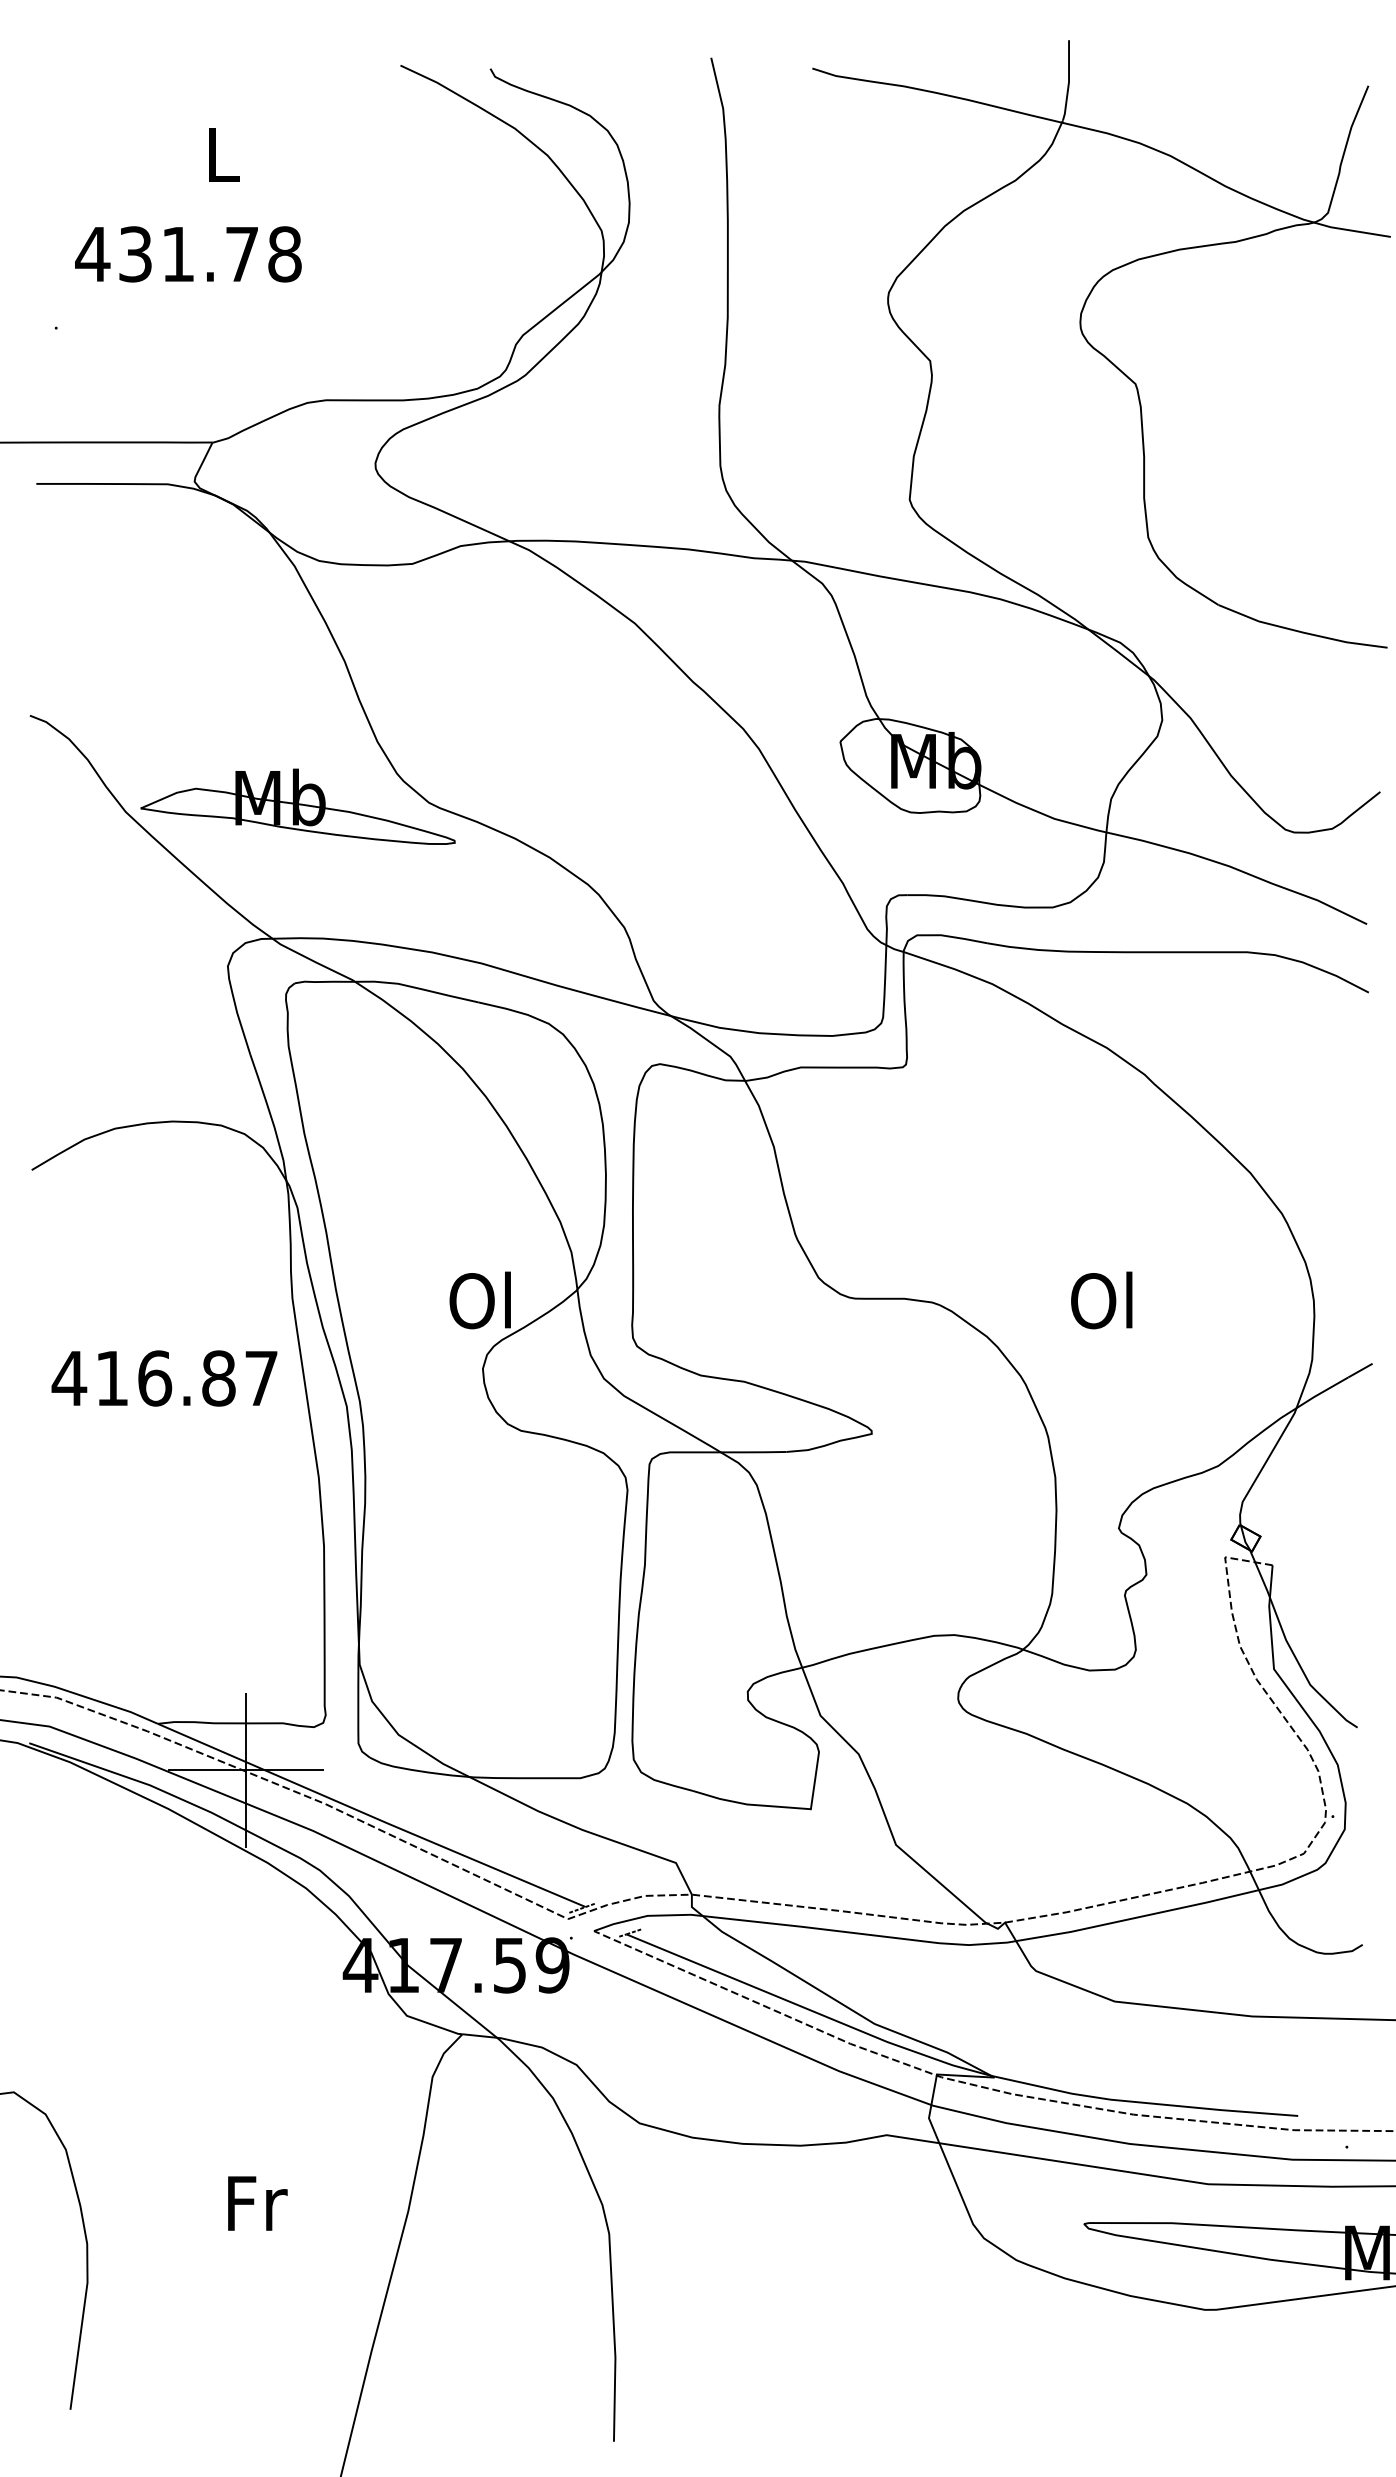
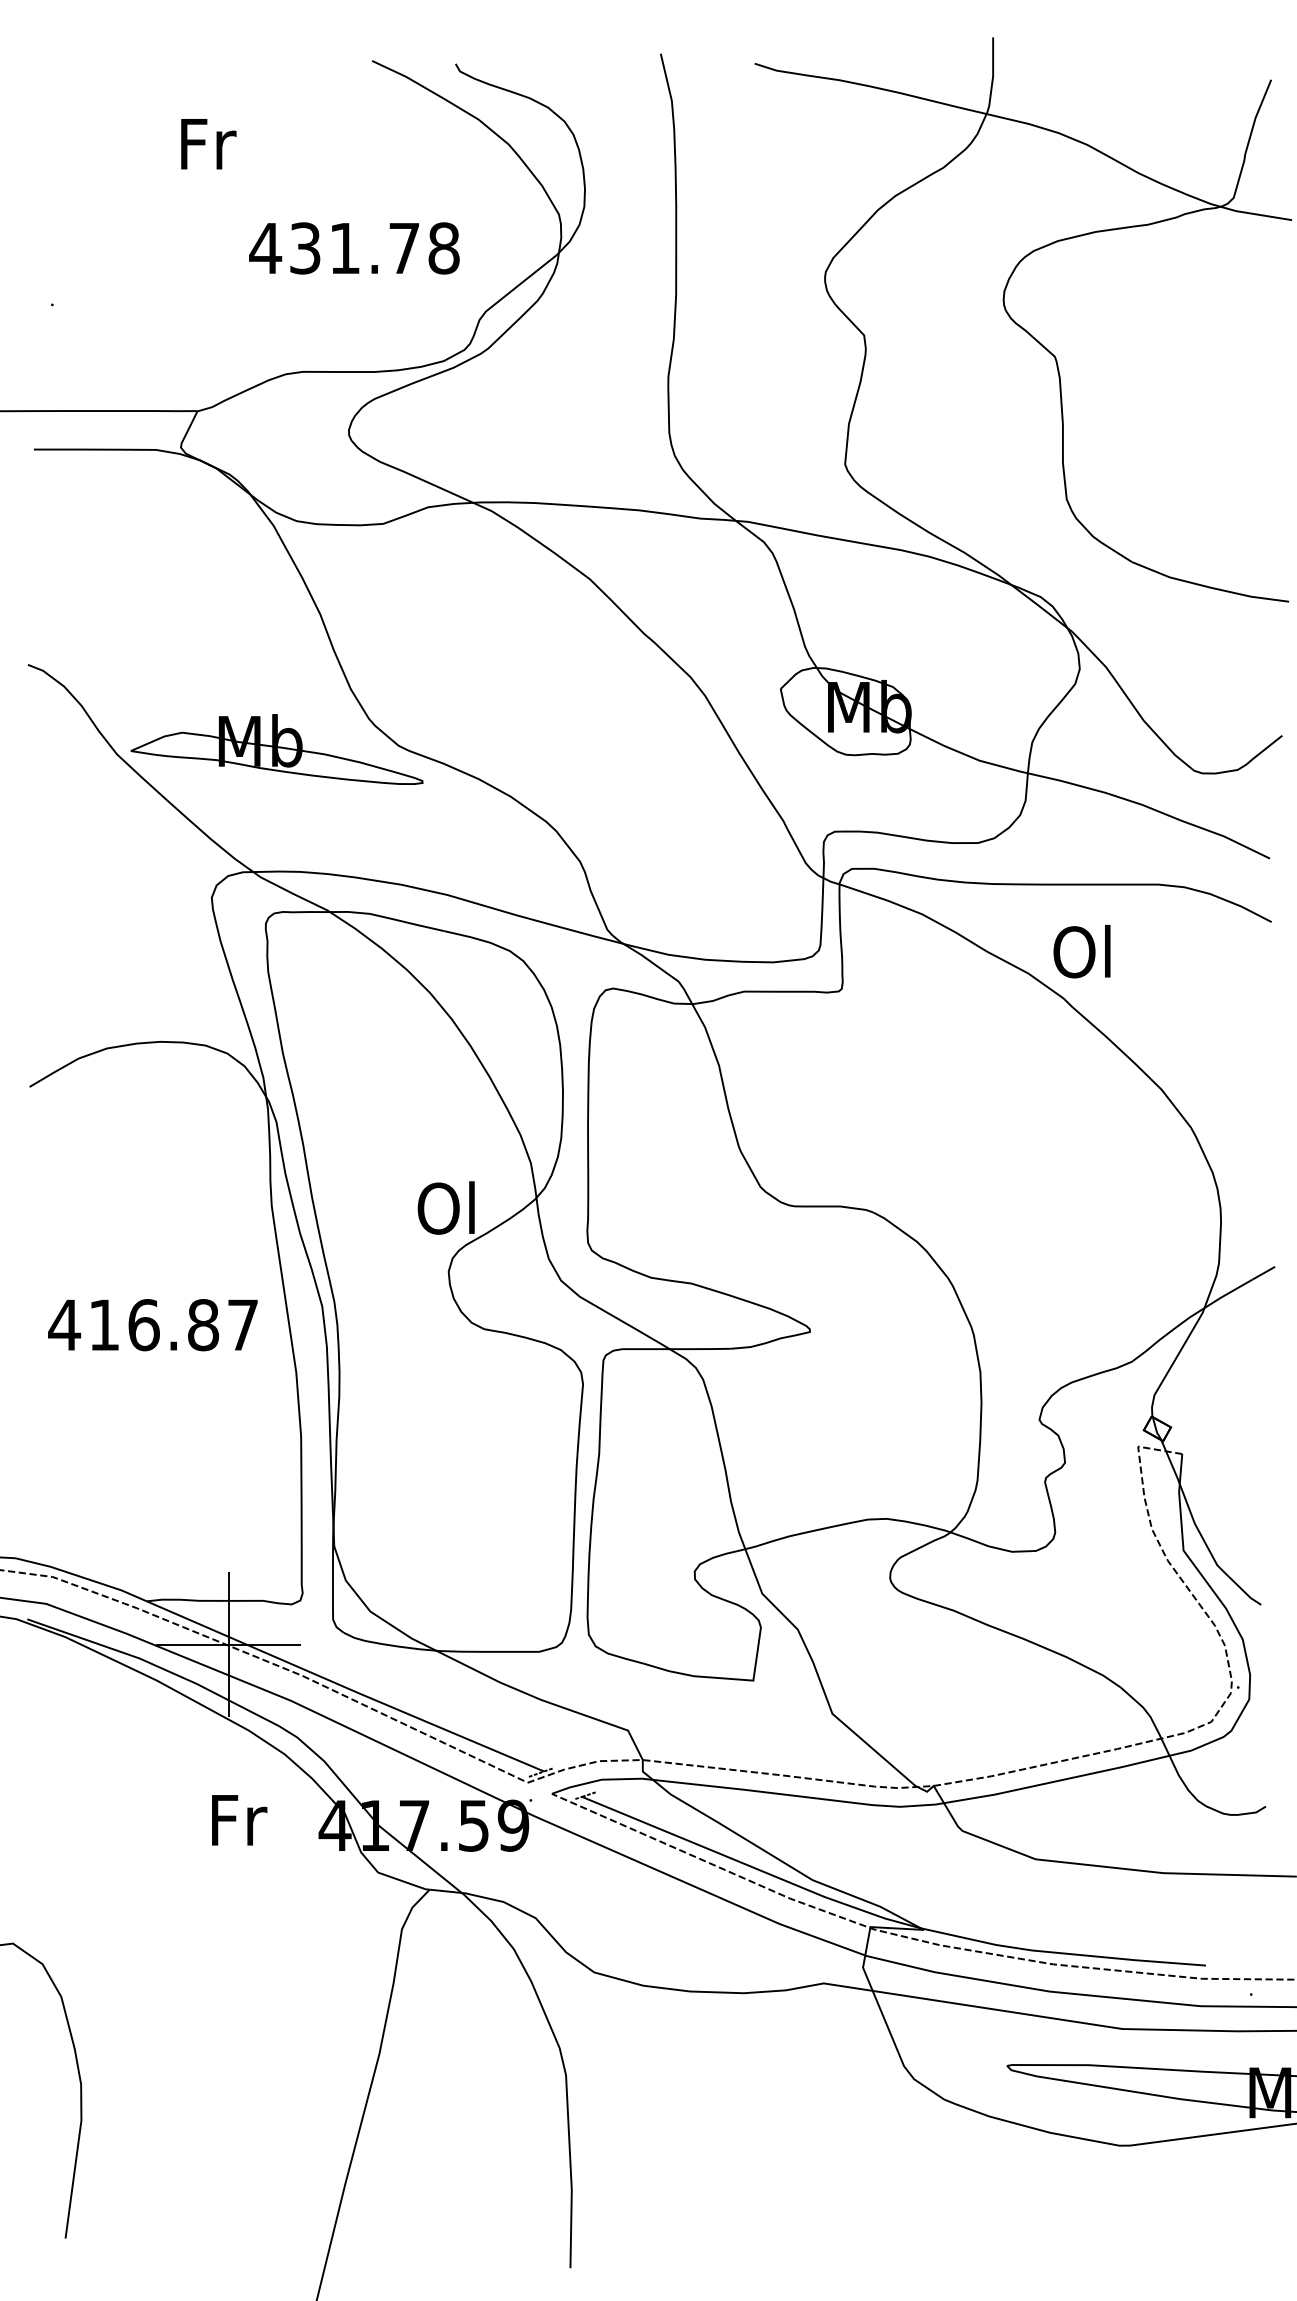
text: (224, 155) -> (208, 144), L -> Fr
text: (188, 254) -> (354, 248), moved
text: (1101, 1300) -> (1081, 951), moved
text: (164, 1378) -> (152, 1325), moved
text: (257, 2203) -> (239, 1820), moved

